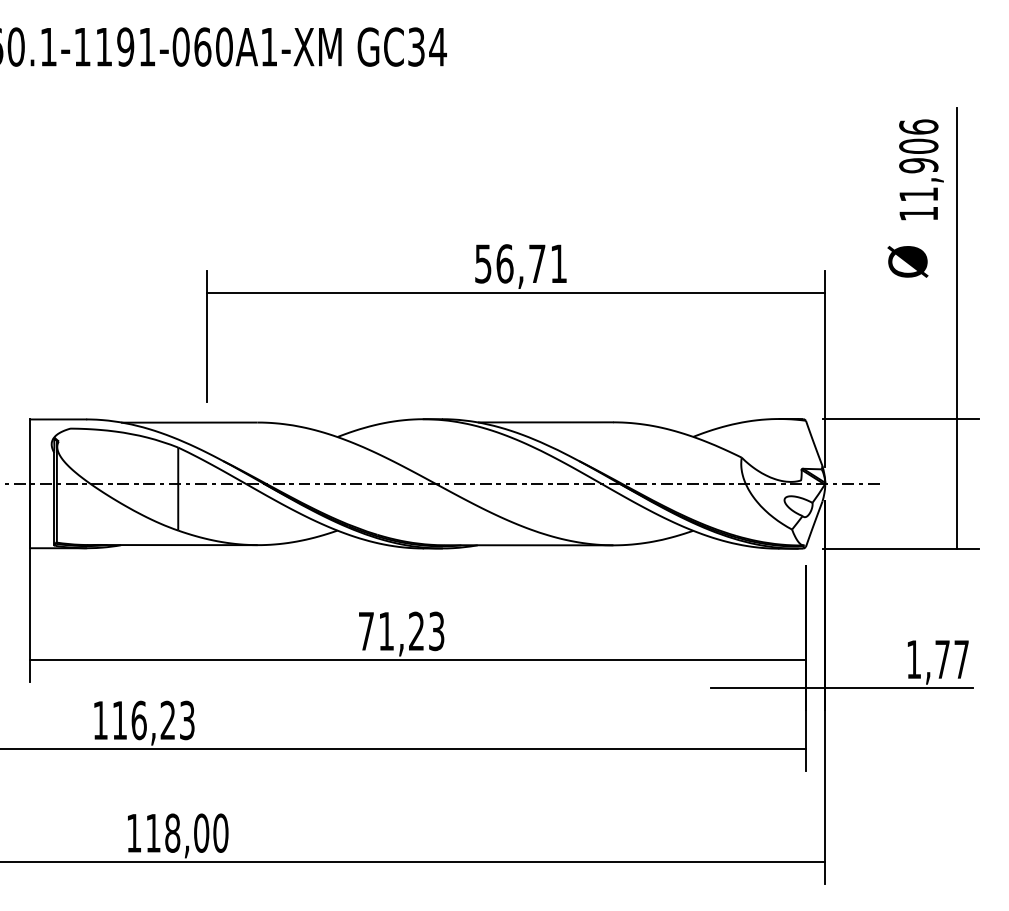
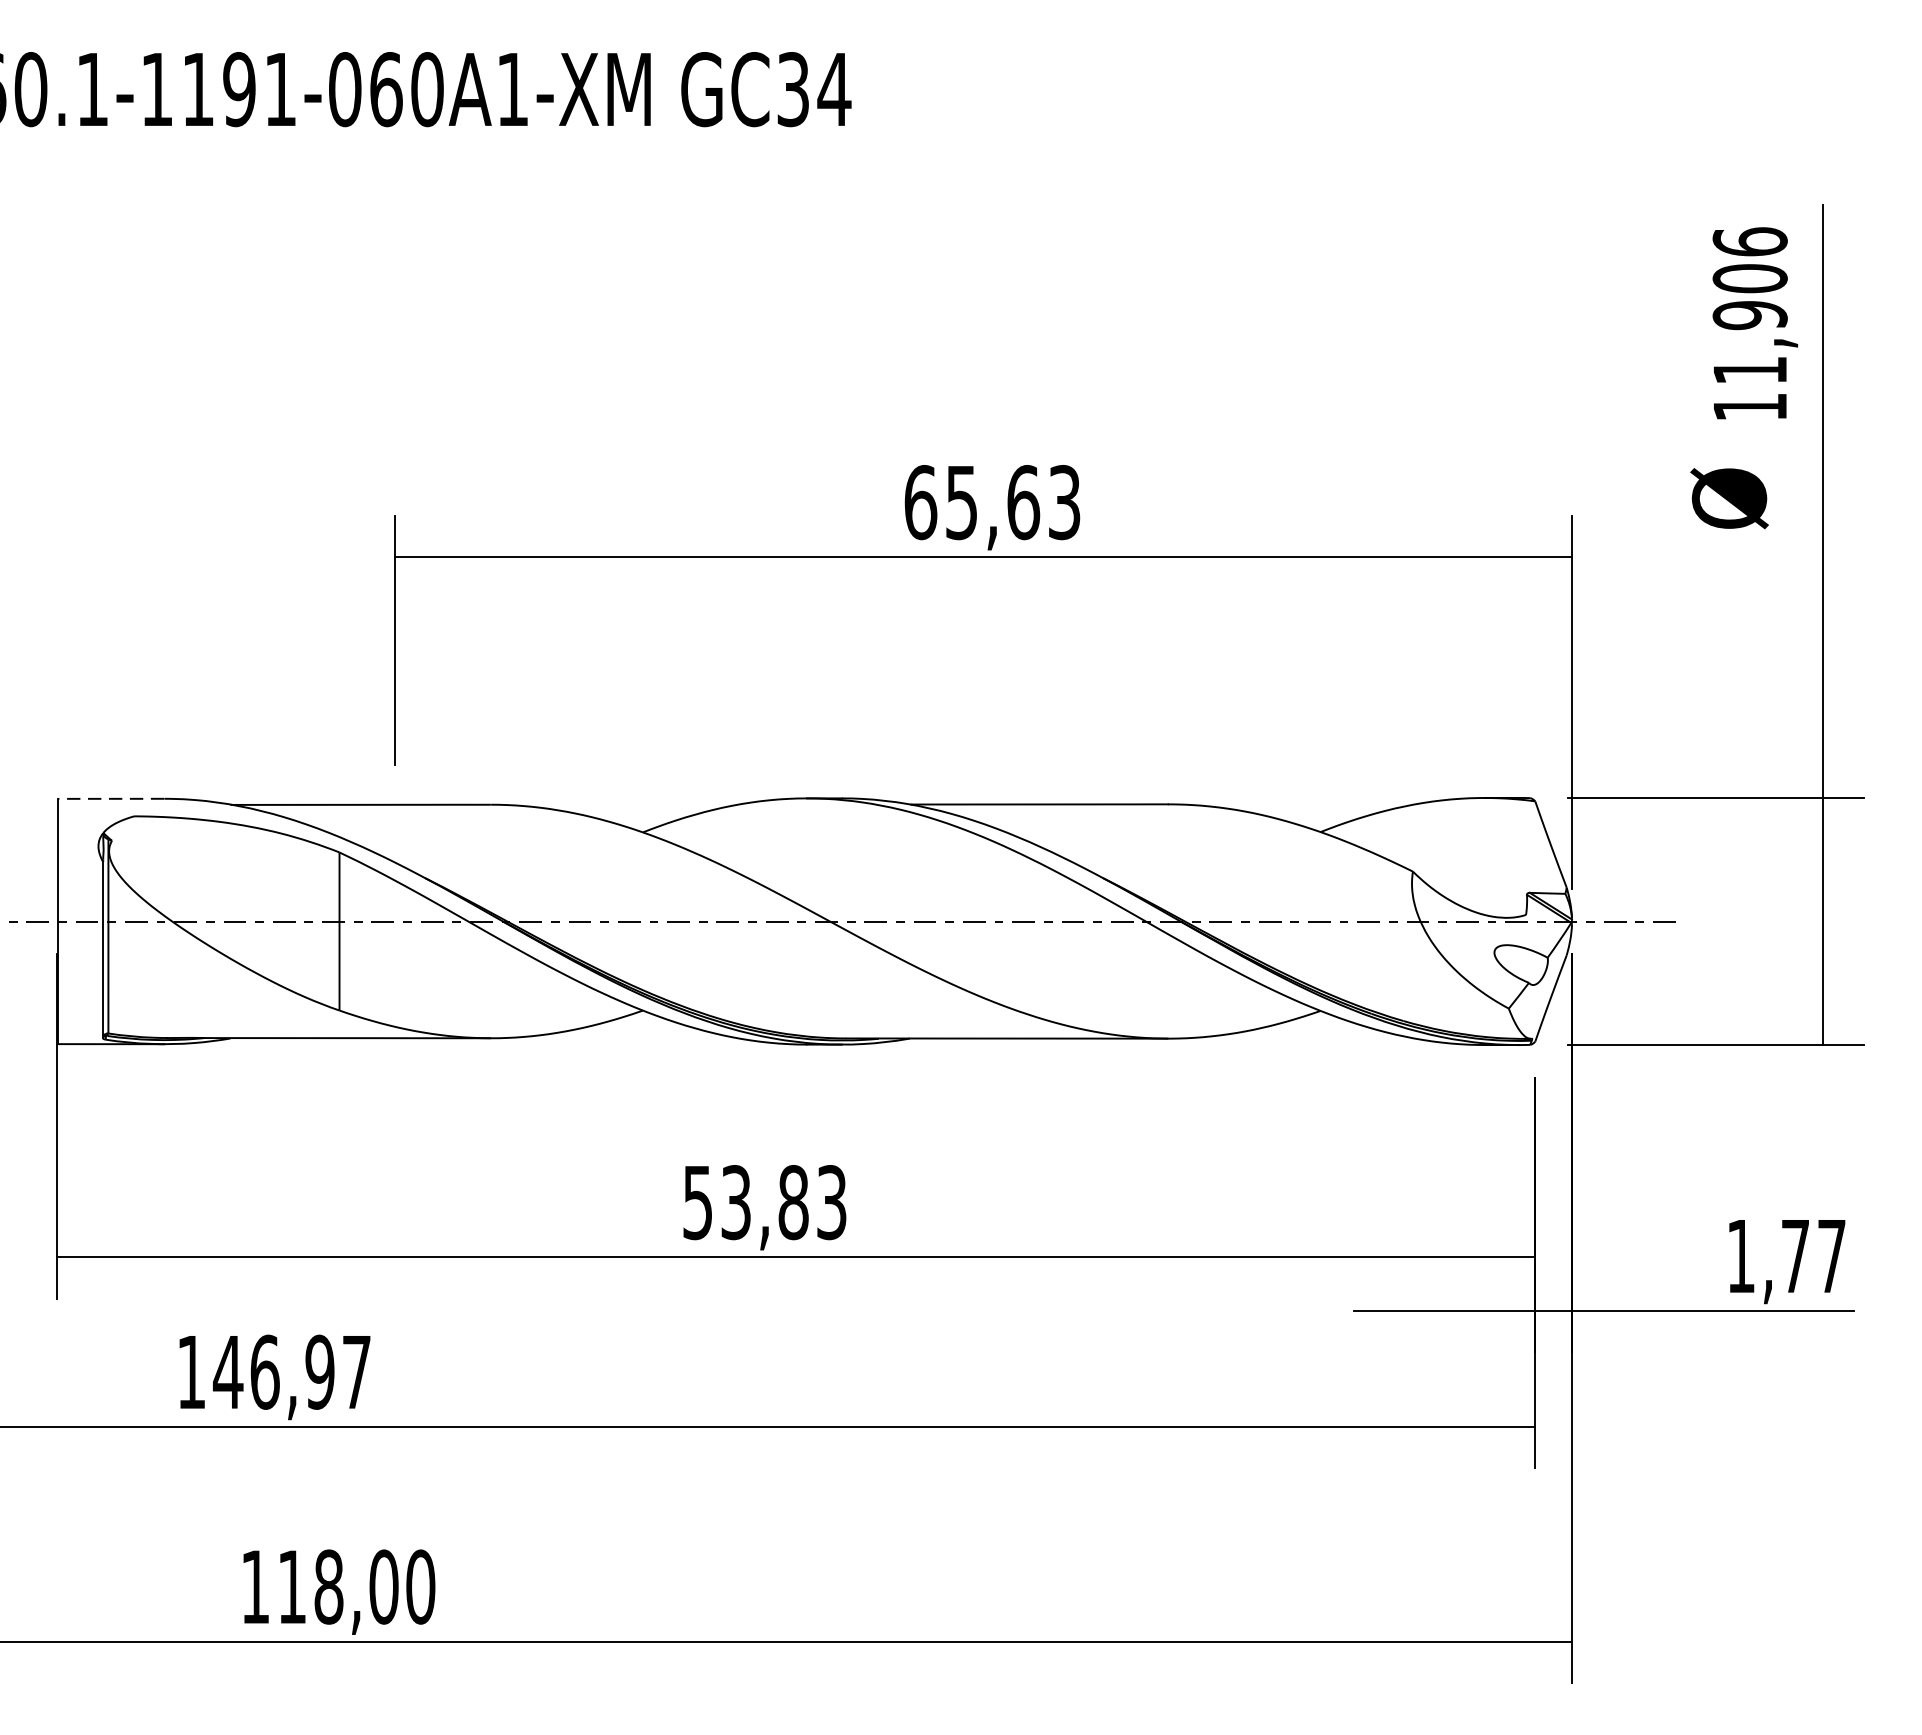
text: (520, 263) -> (991, 501), 56,71 -> 65,63
line: (58, 419) -> (111, 798), solid -> dashed
text: (391, 631) -> (745, 1202), 71,23 -> 53,83
text: (152, 720) -> (290, 1372), 116,23 -> 146,97

